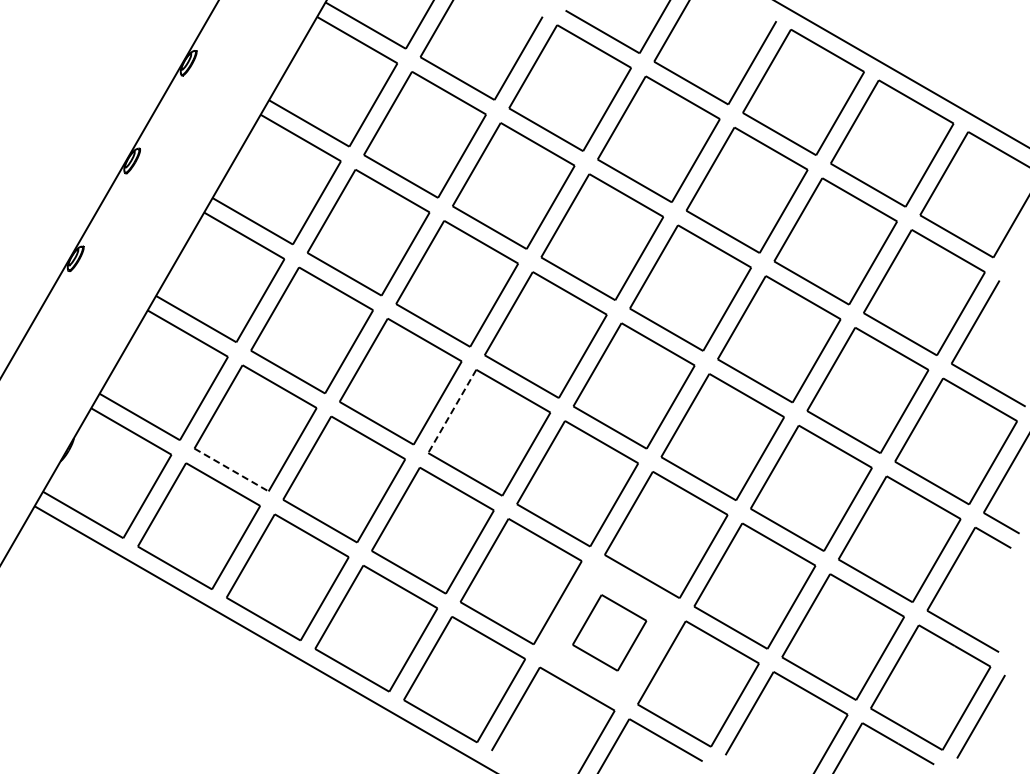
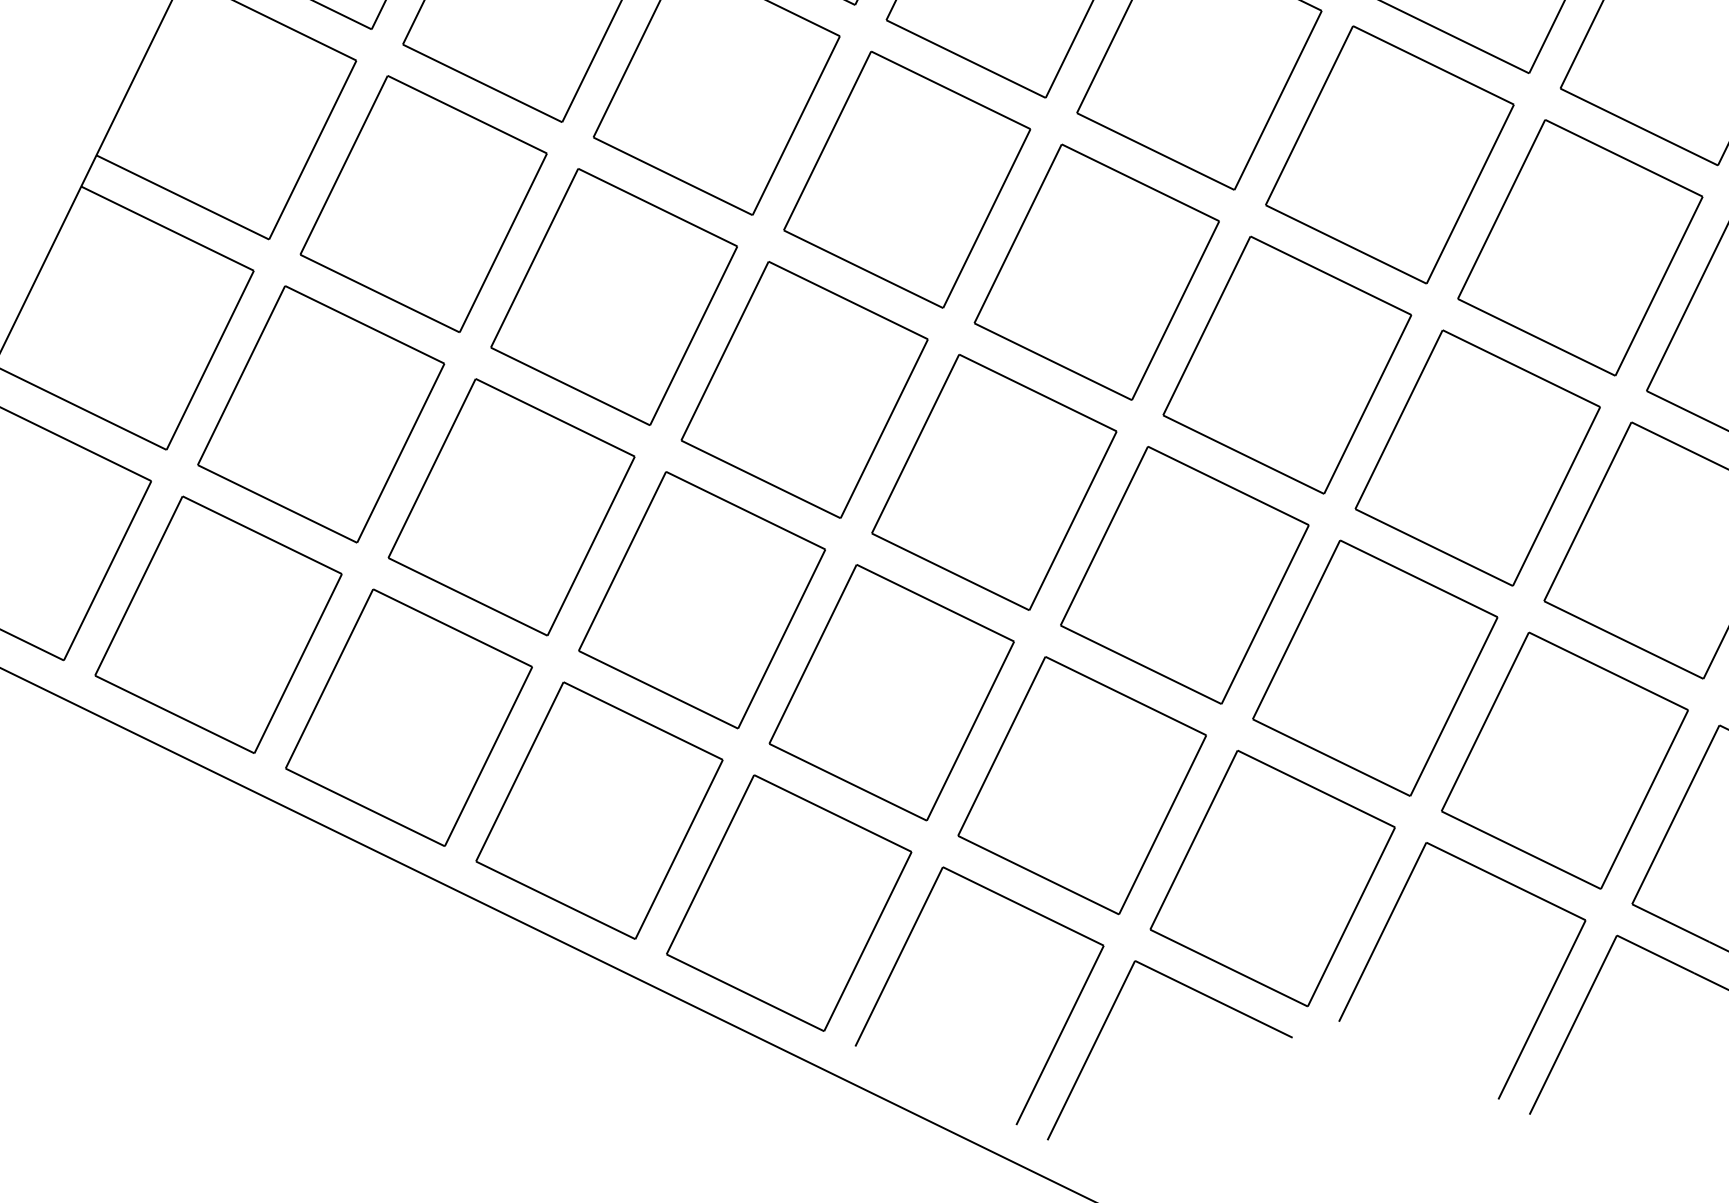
line: (452, 411) -> (725, 351), dashed -> solid
line: (231, 470) -> (277, 505), dashed -> solid
part: (609, 632) -> (1081, 785), size x1.67

